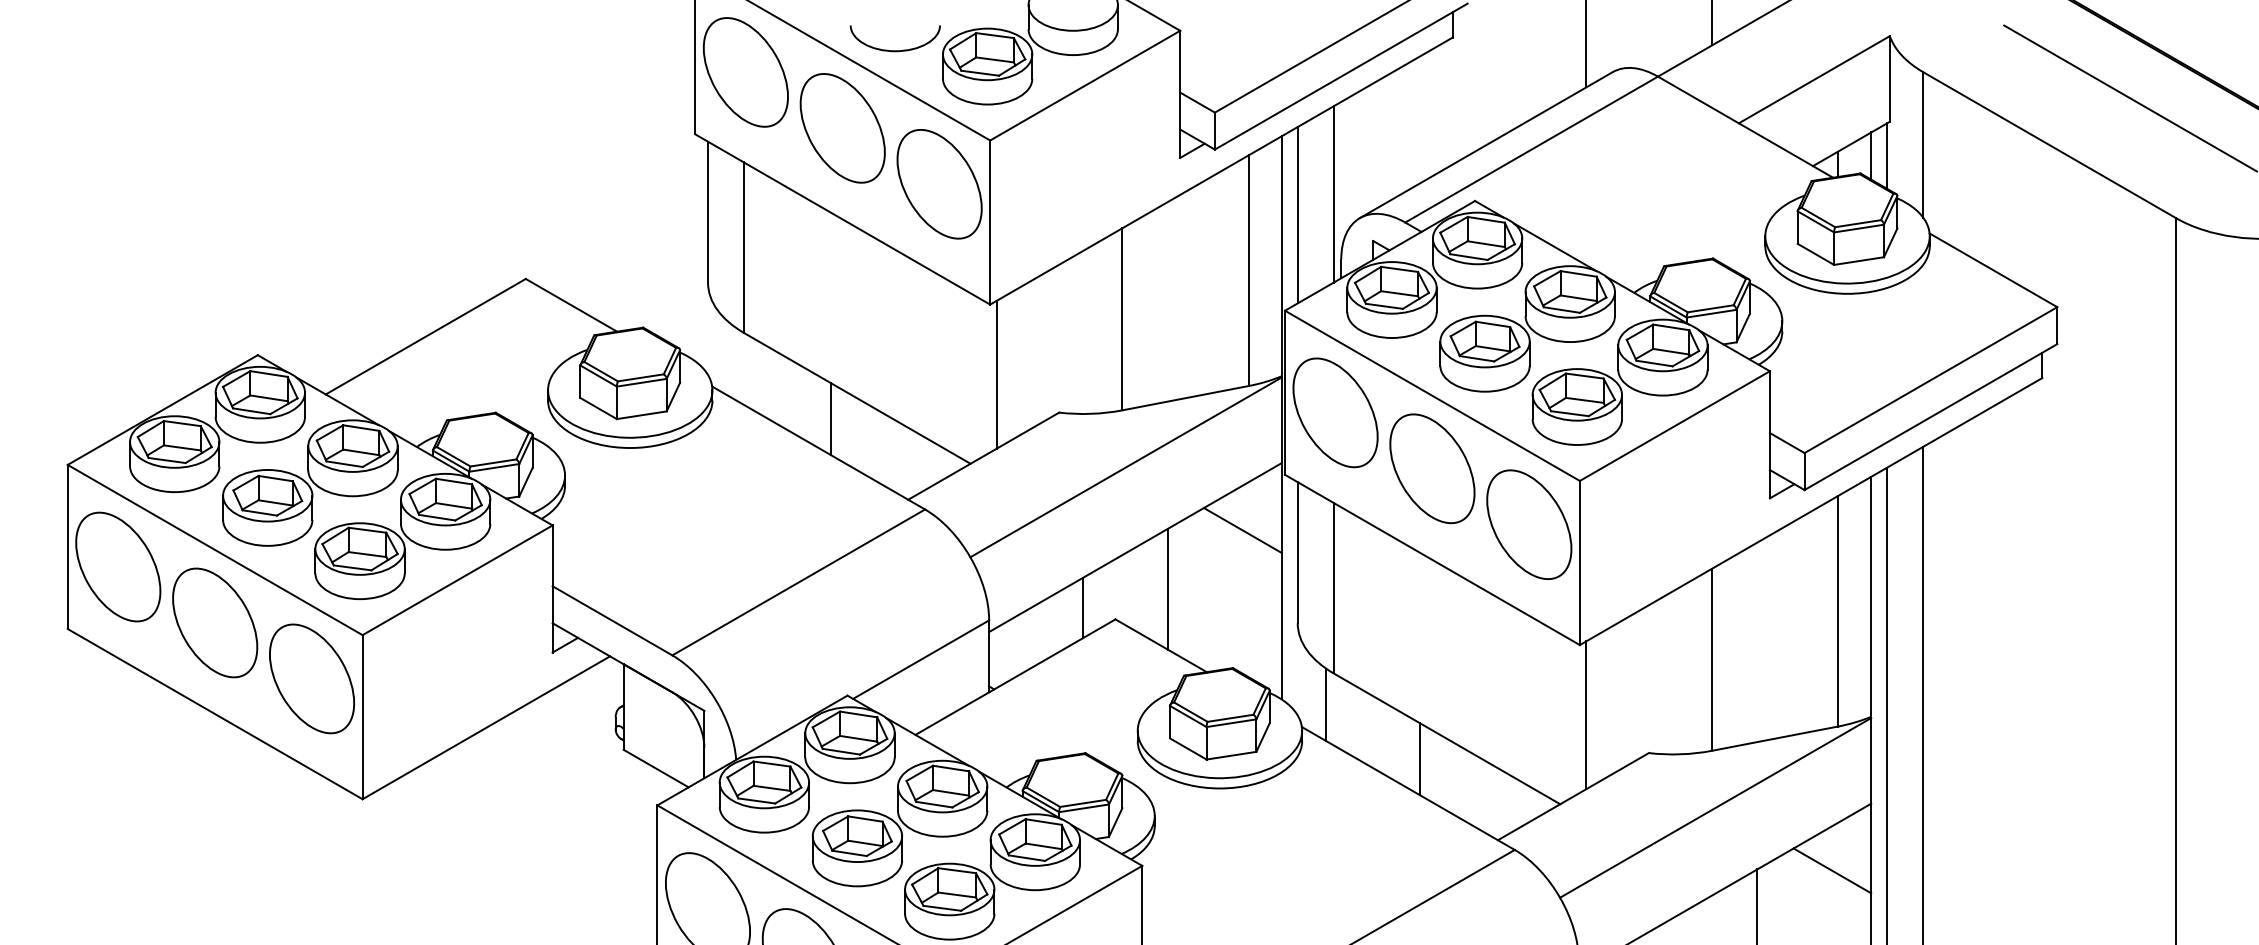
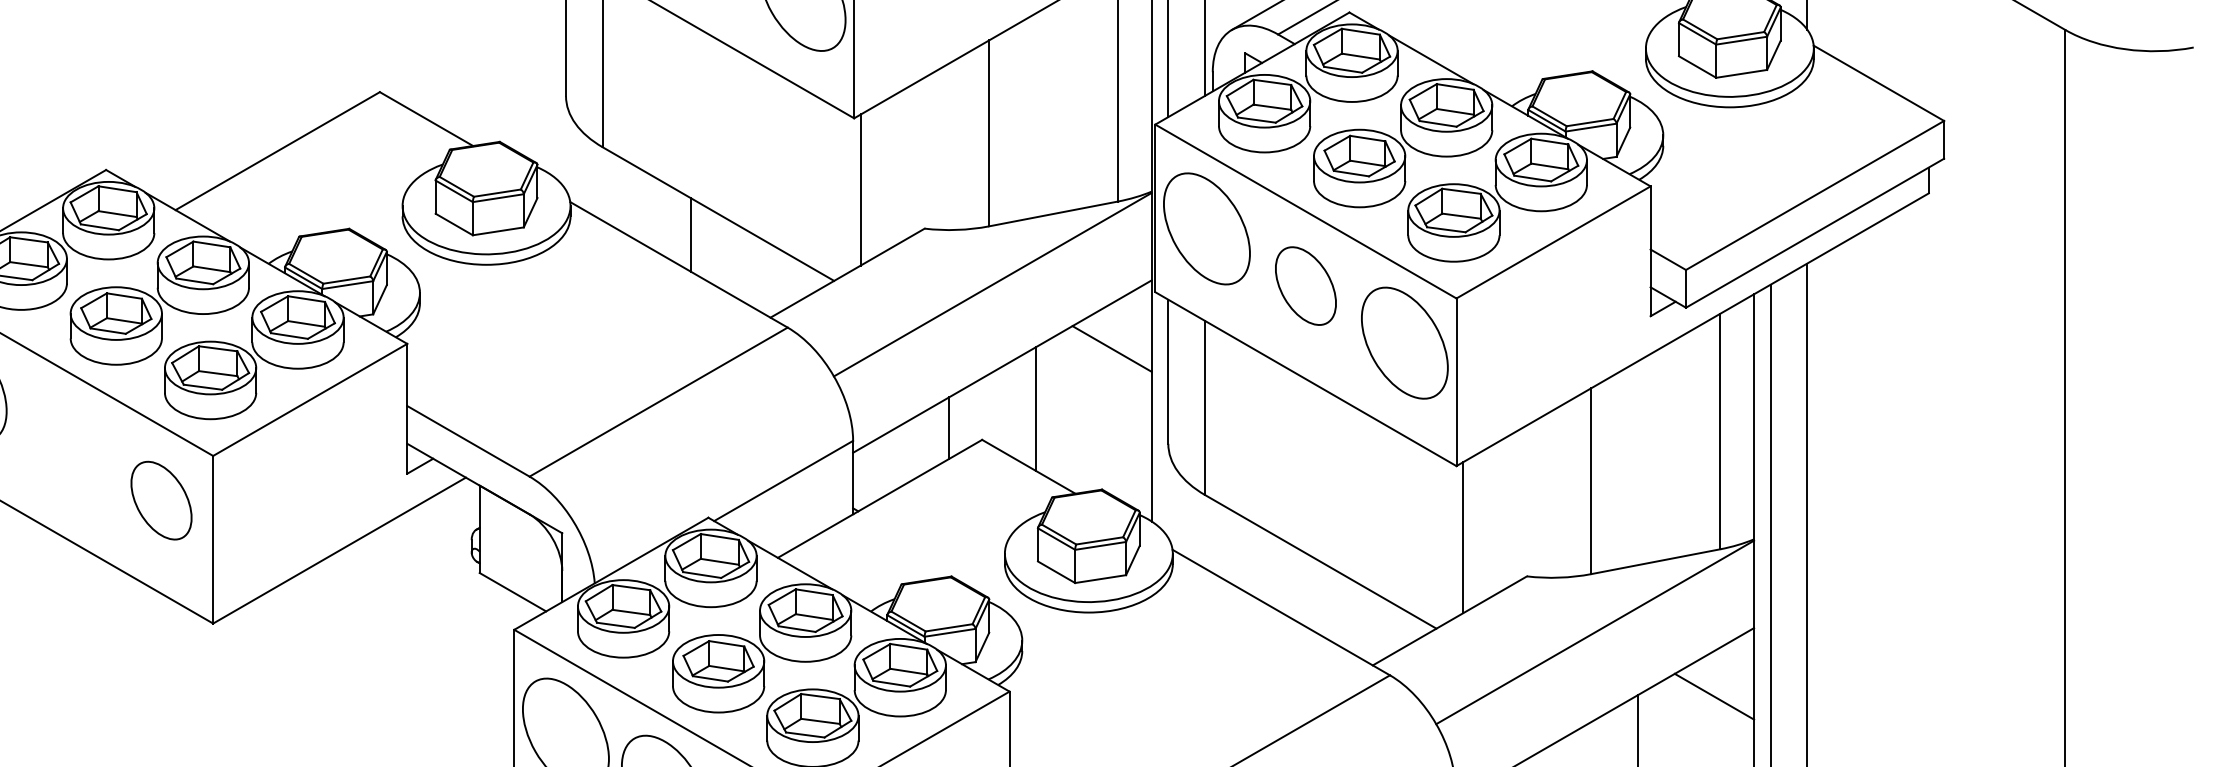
part: (1432, 468) -> (1305, 285), size x0.7
part: (215, 622) -> (62, 443), removed
part: (311, 678) -> (160, 500), size x0.7
line: (1326, 704) -> (1197, 526), removed
line: (1420, 759) -> (1293, 582), removed

